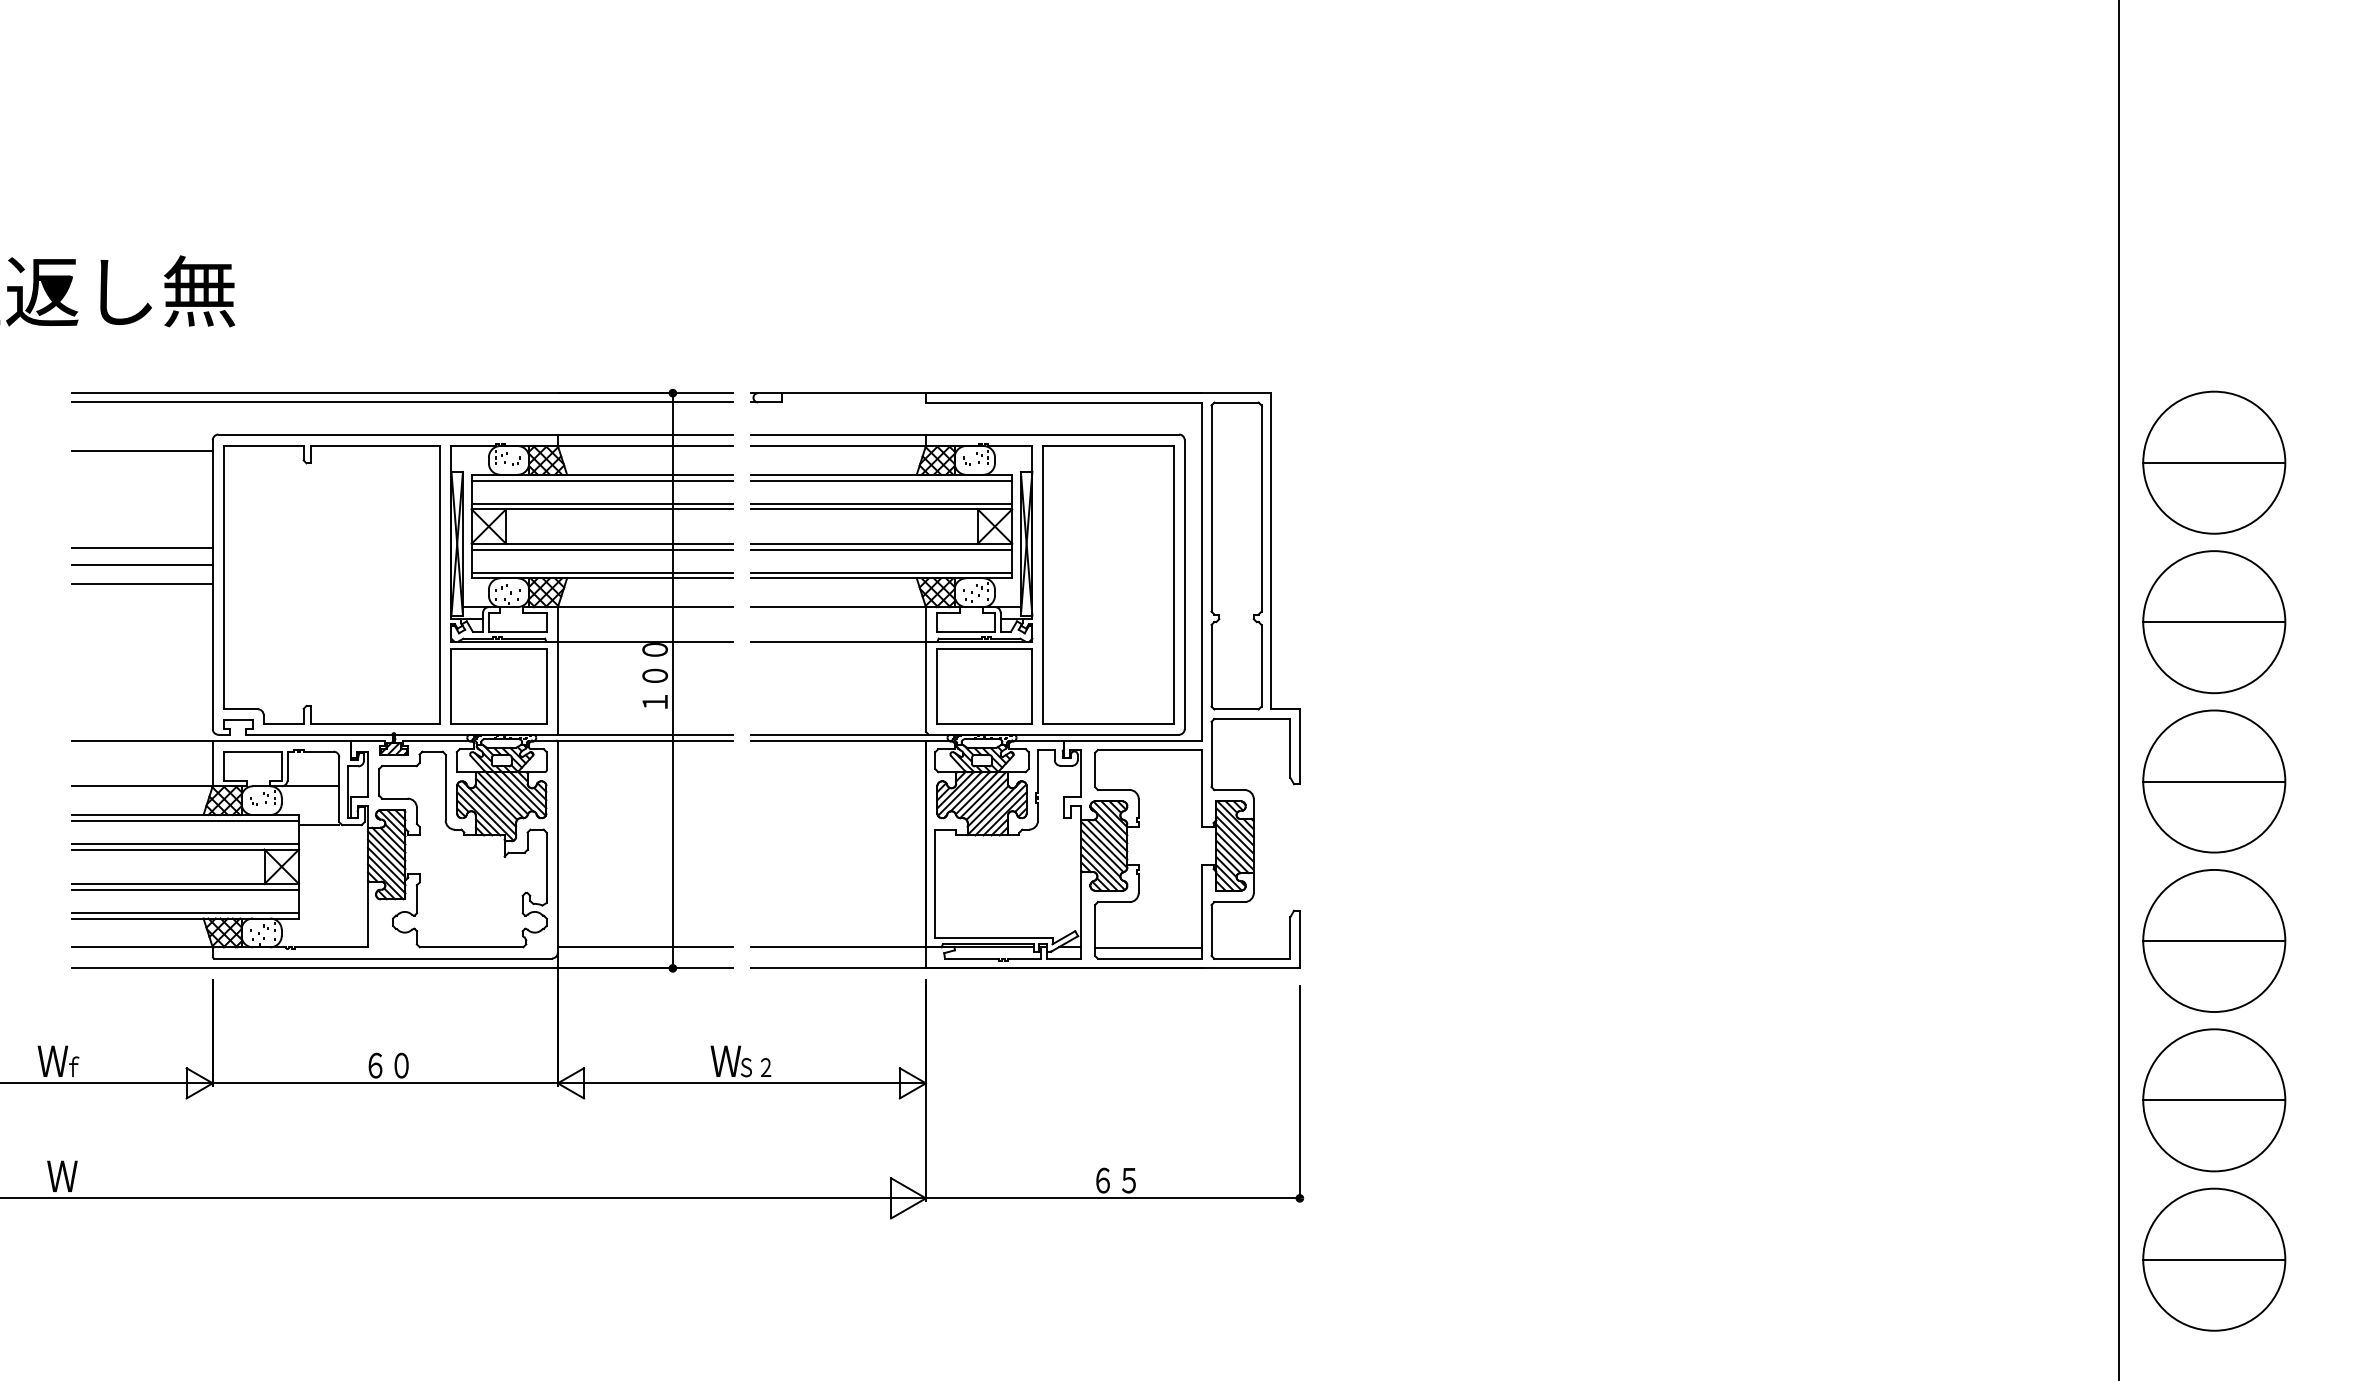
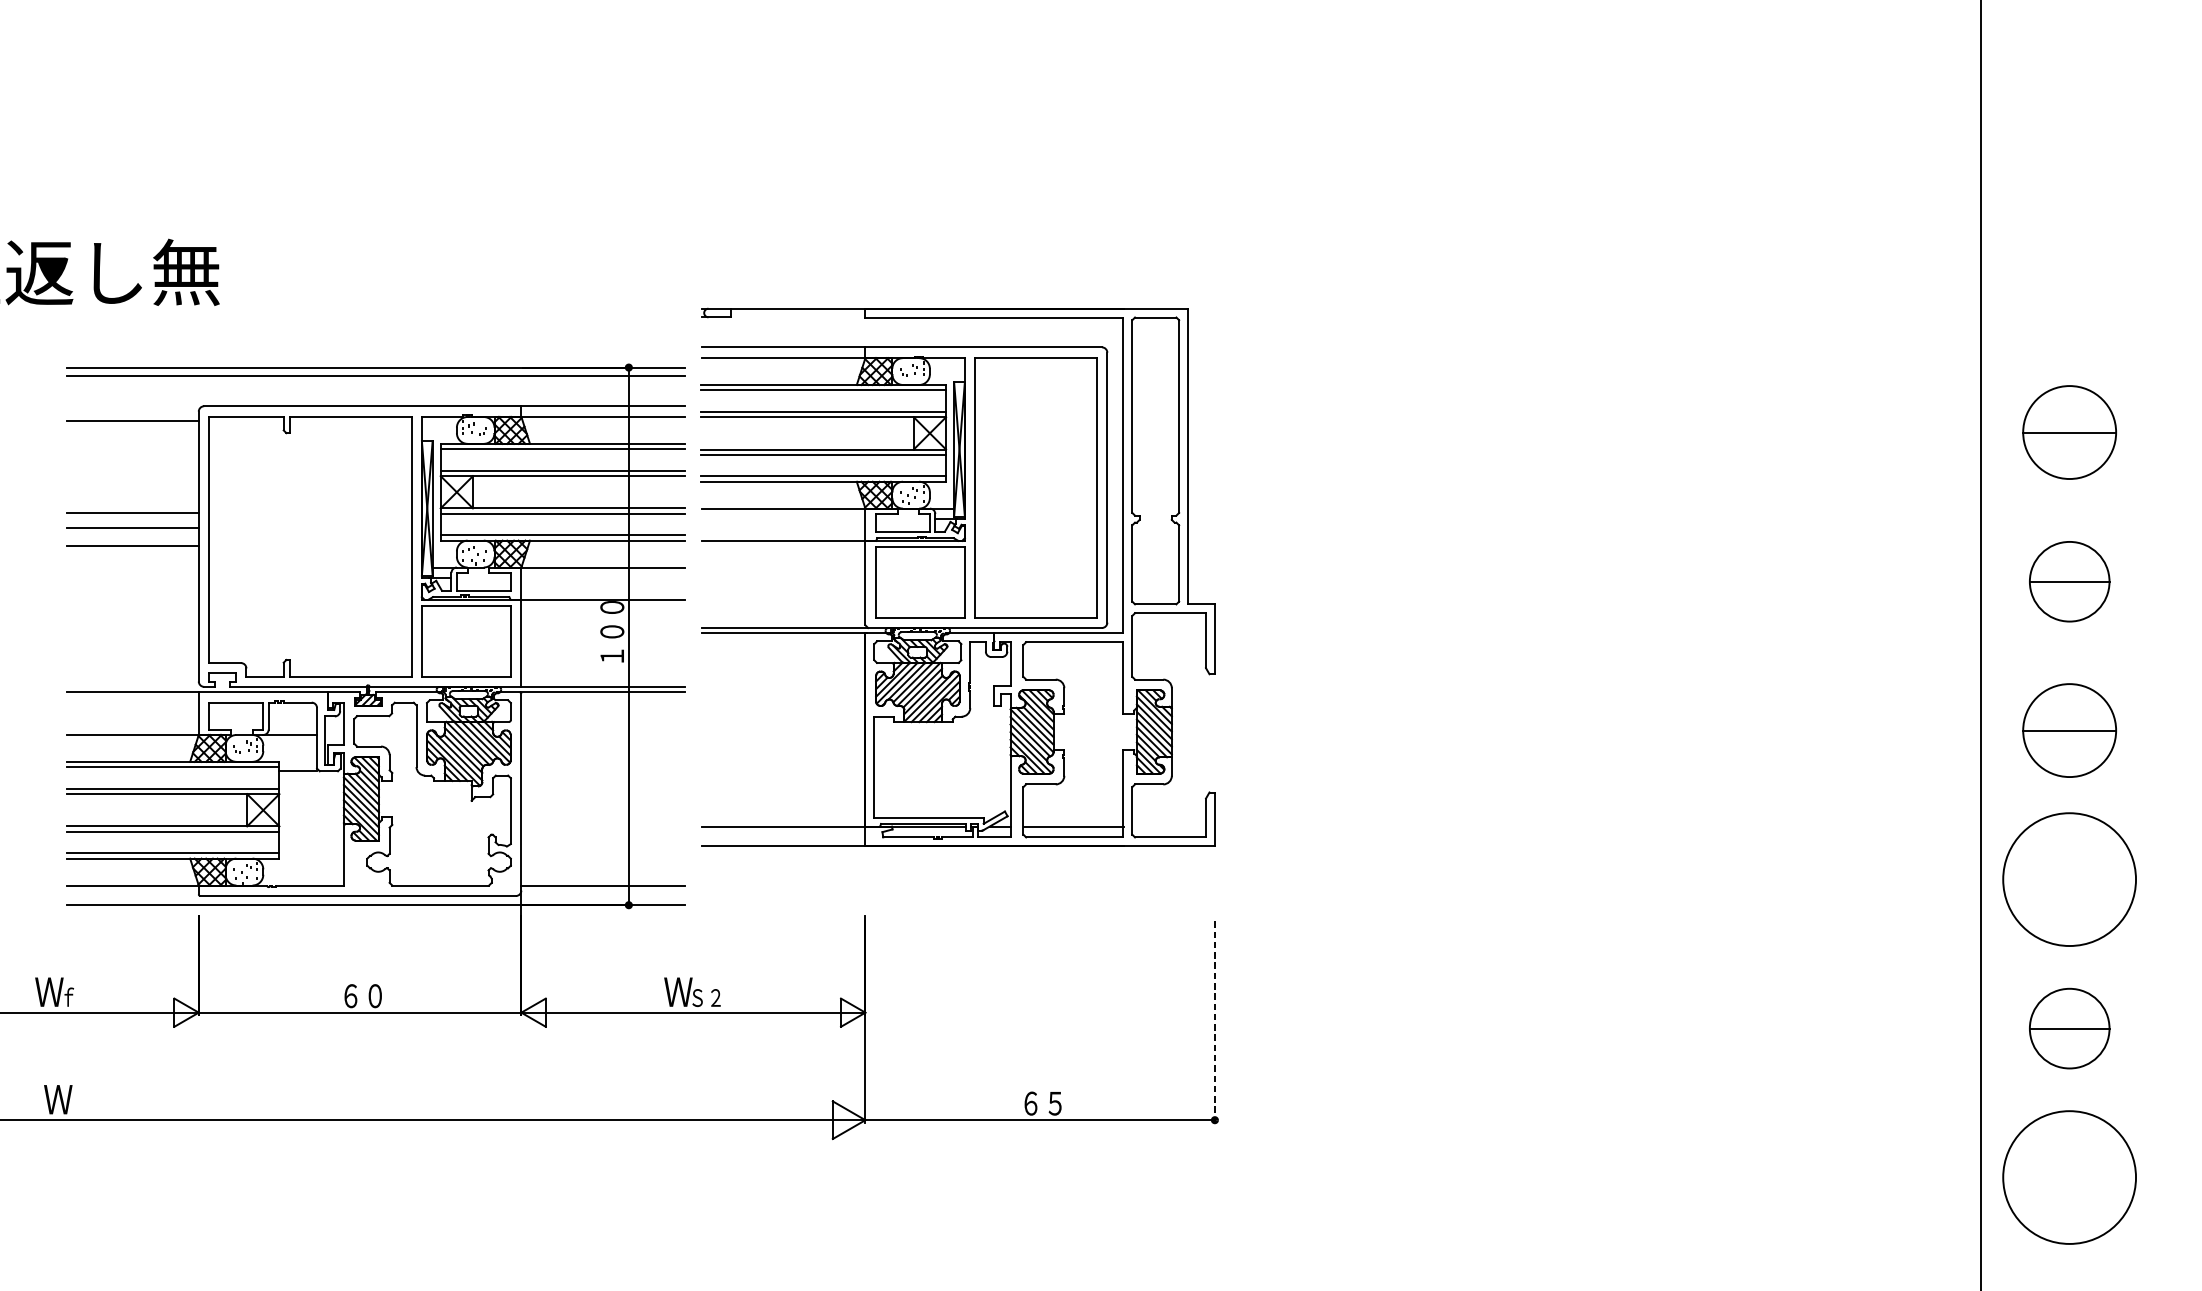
part: (2214, 462) -> (2069, 432), size x0.7
part: (2214, 622) -> (2069, 581), size x0.6
part: (1025, 680) -> (958, 577), moved
part: (2214, 781) -> (2069, 730), size x0.7
line: (2214, 940) -> (2069, 879), removed
line: (1299, 1093) -> (1214, 1022), solid -> dashed
part: (2214, 1100) -> (2069, 1028), size x0.6
line: (2214, 1259) -> (2069, 1177), removed

